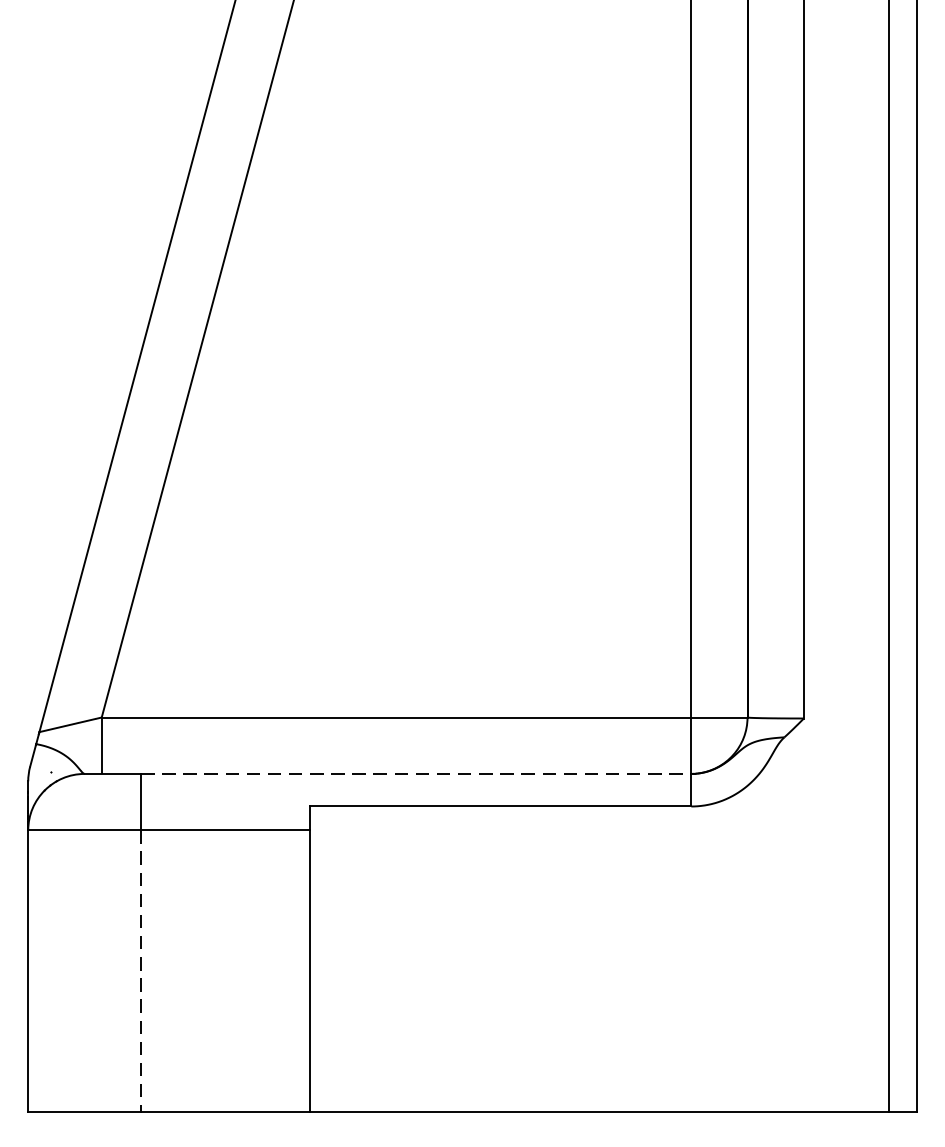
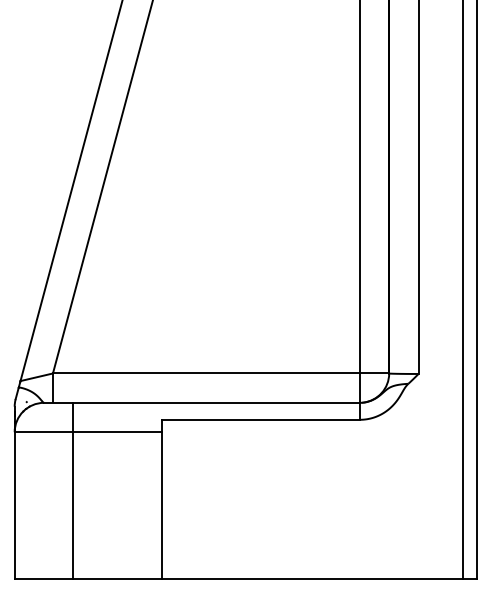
line: (417, 773) -> (217, 402), dashed -> solid
line: (141, 973) -> (73, 506), dashed -> solid

